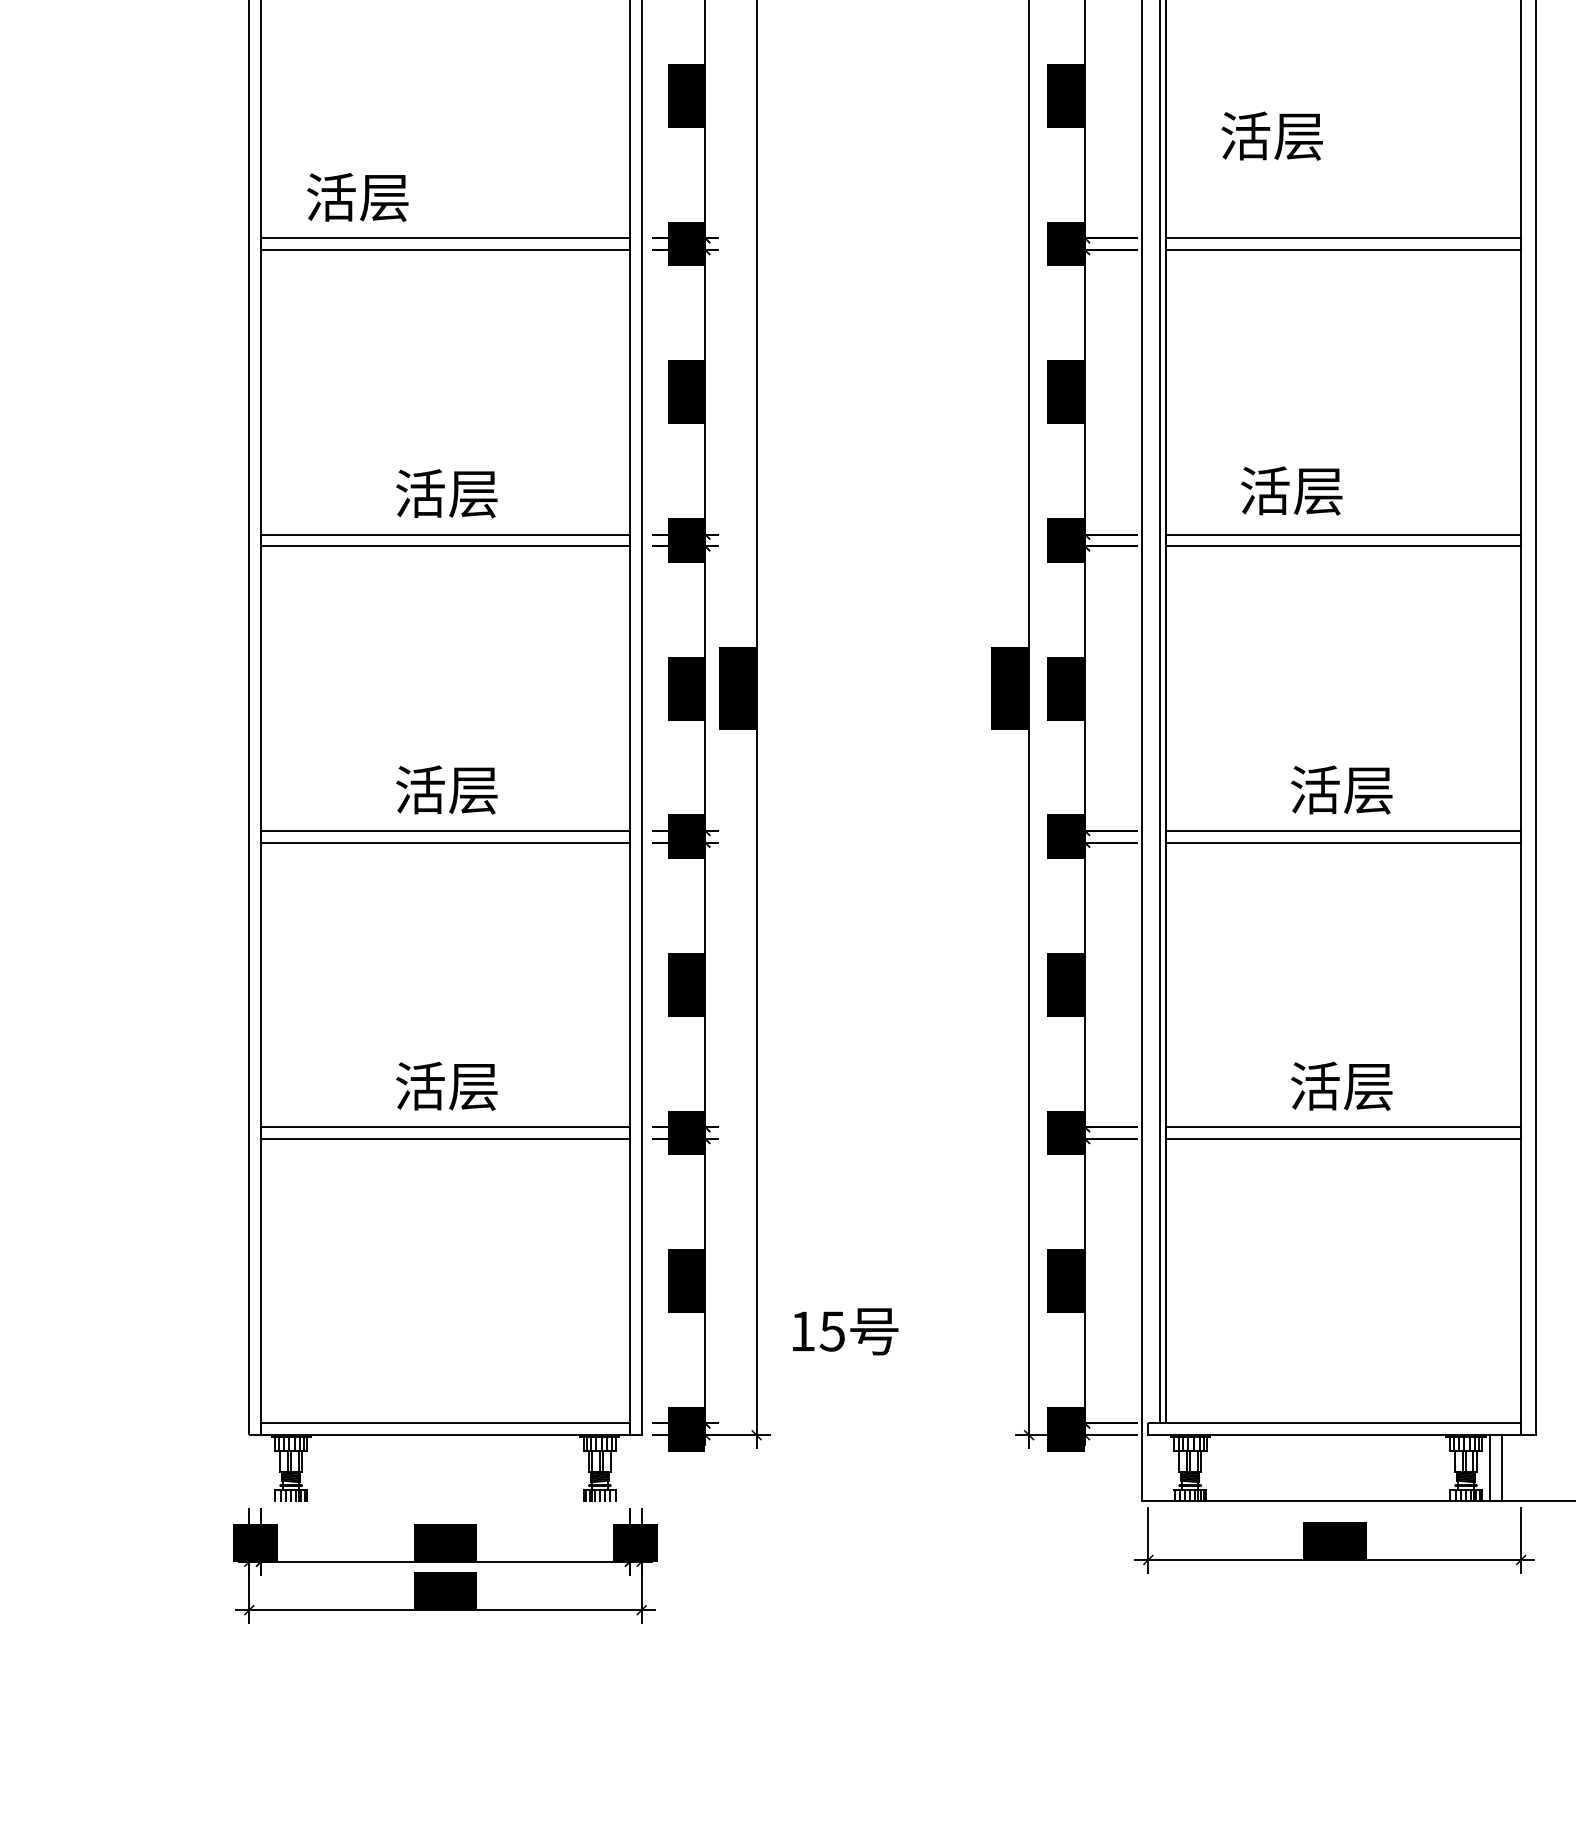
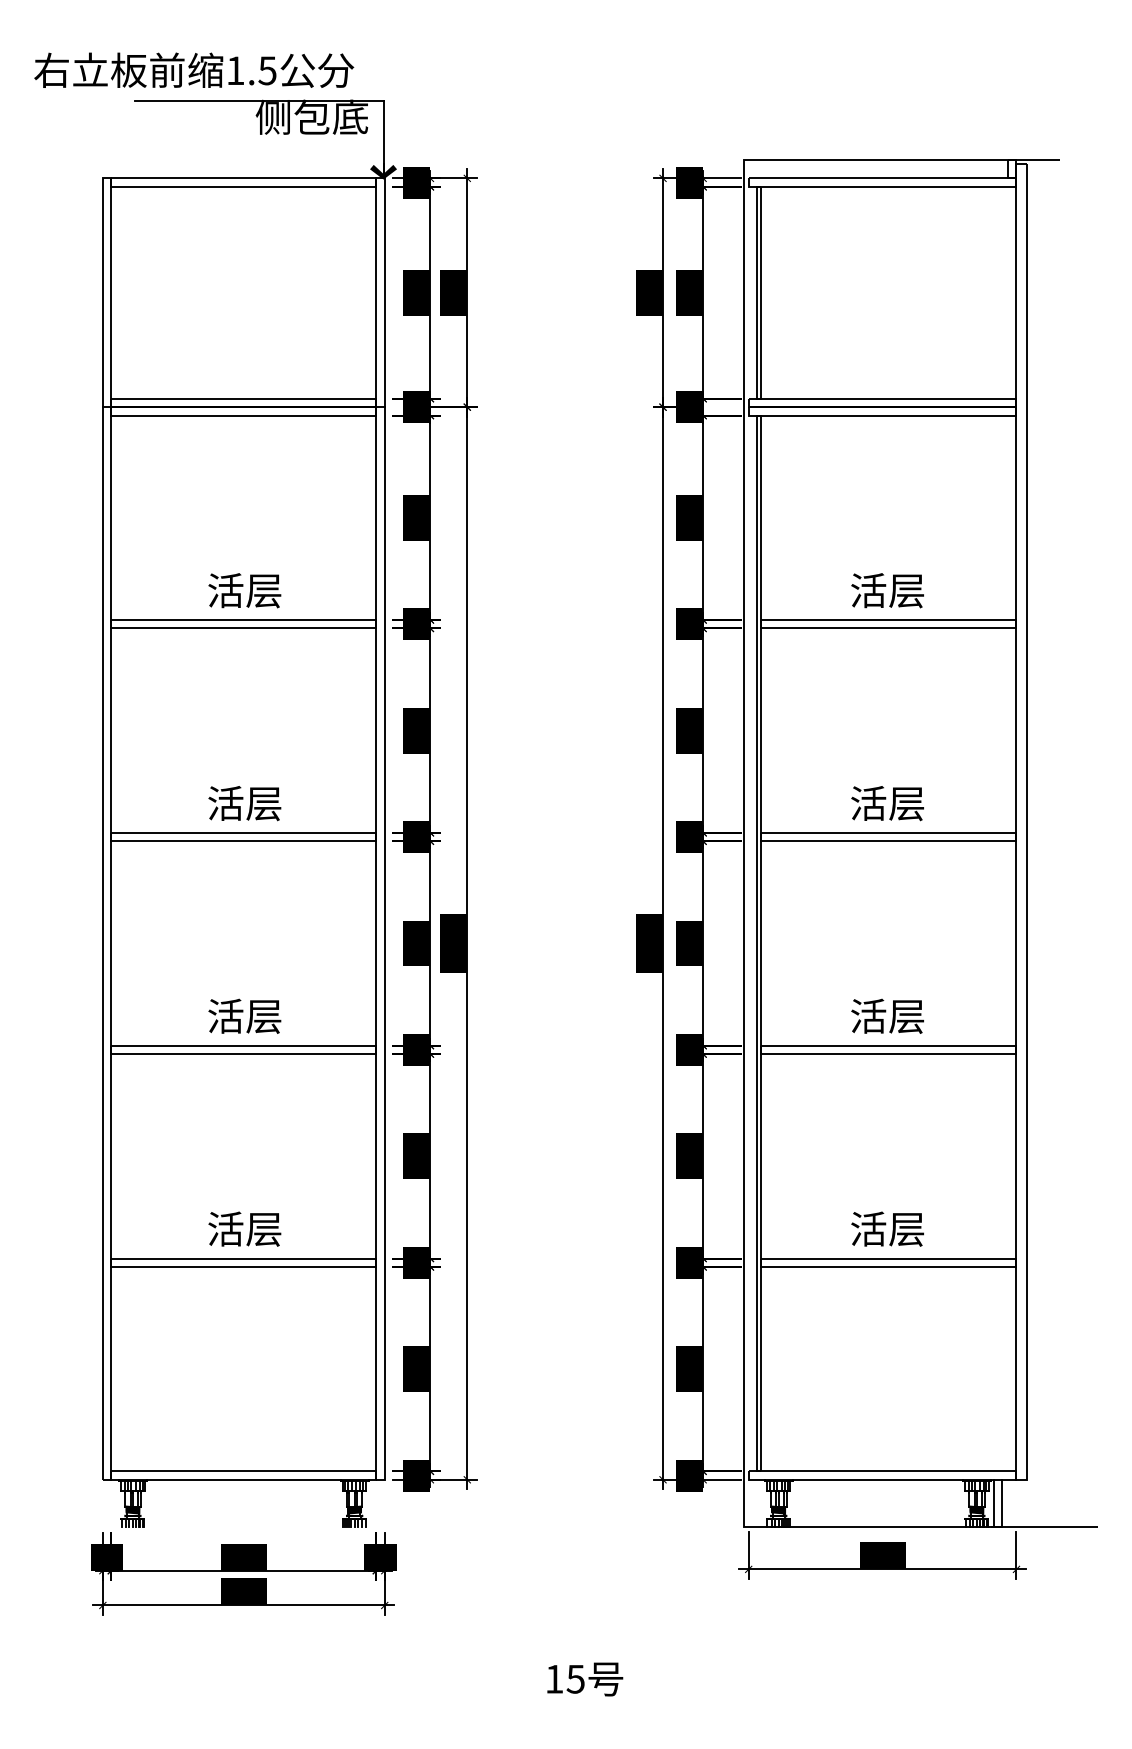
text: (1272, 135) -> (887, 590), moved
text: (357, 197) -> (244, 590), moved
text: (1291, 490) -> (887, 803), moved
text: (846, 1331) -> (585, 1679), moved

